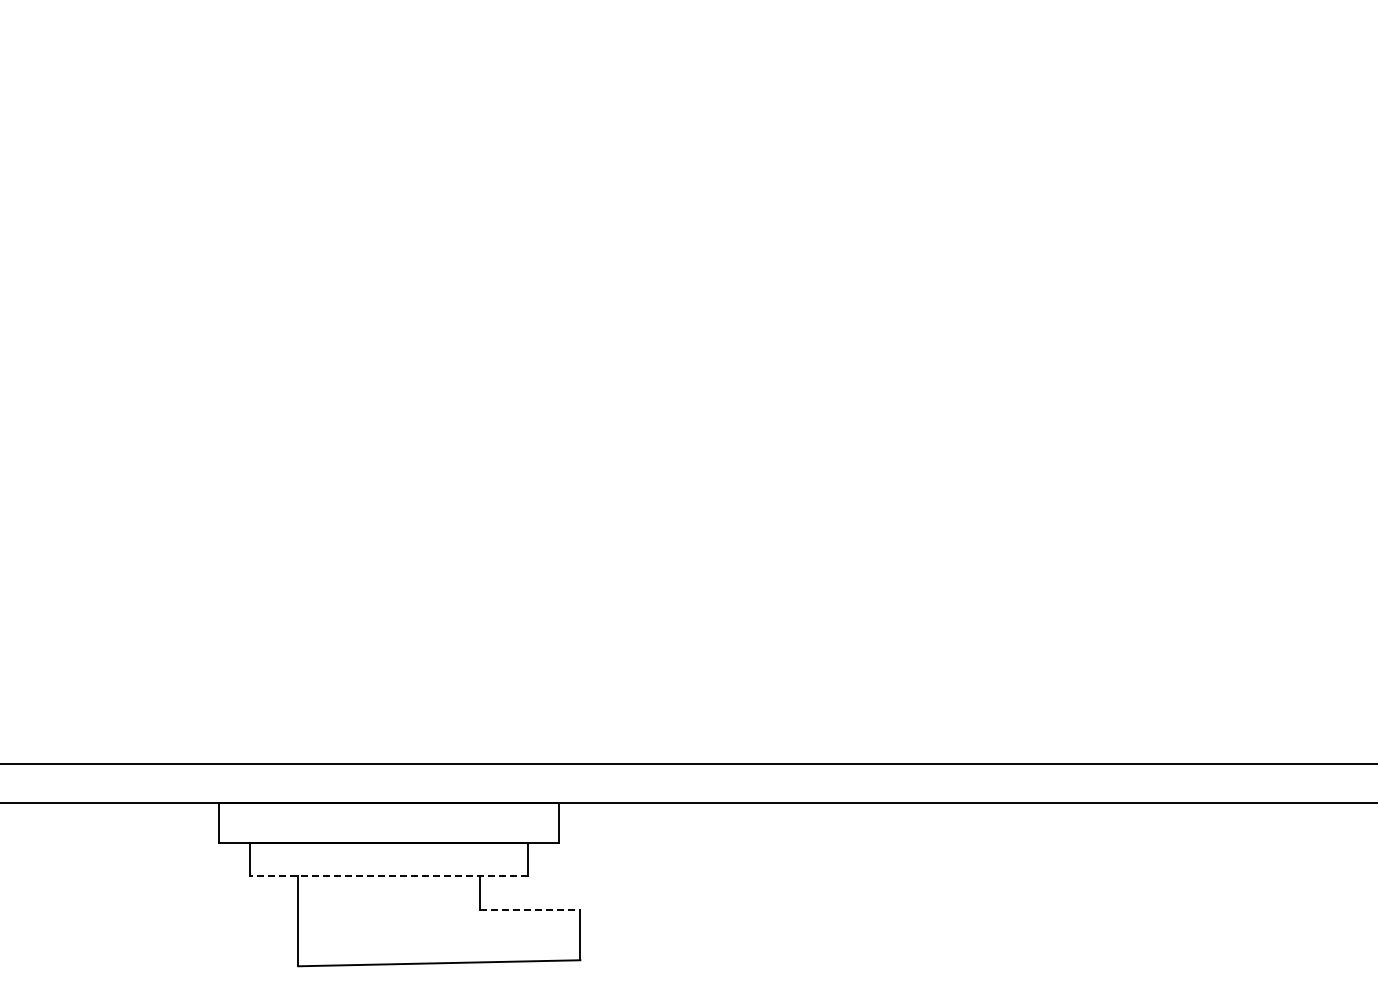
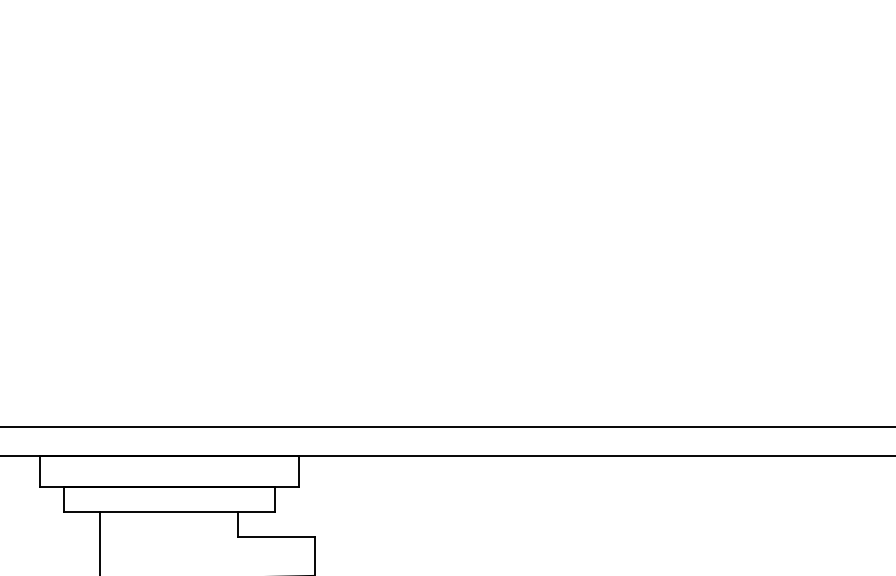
line: (389, 875) -> (169, 511), dashed -> solid
line: (530, 909) -> (276, 537), dashed -> solid

